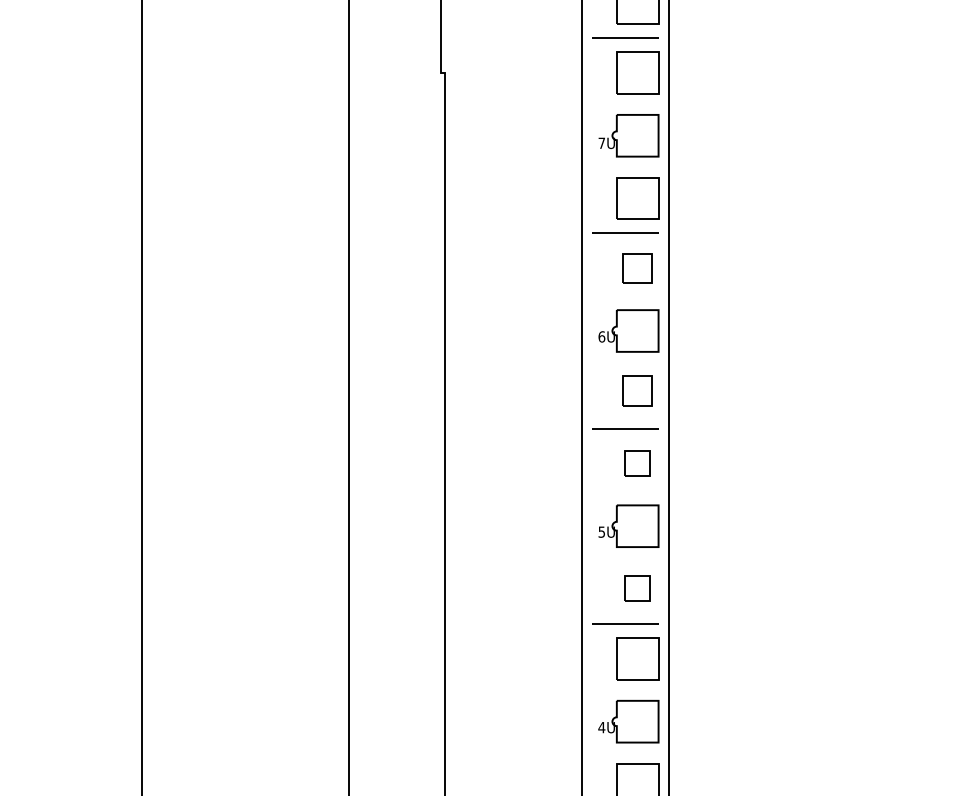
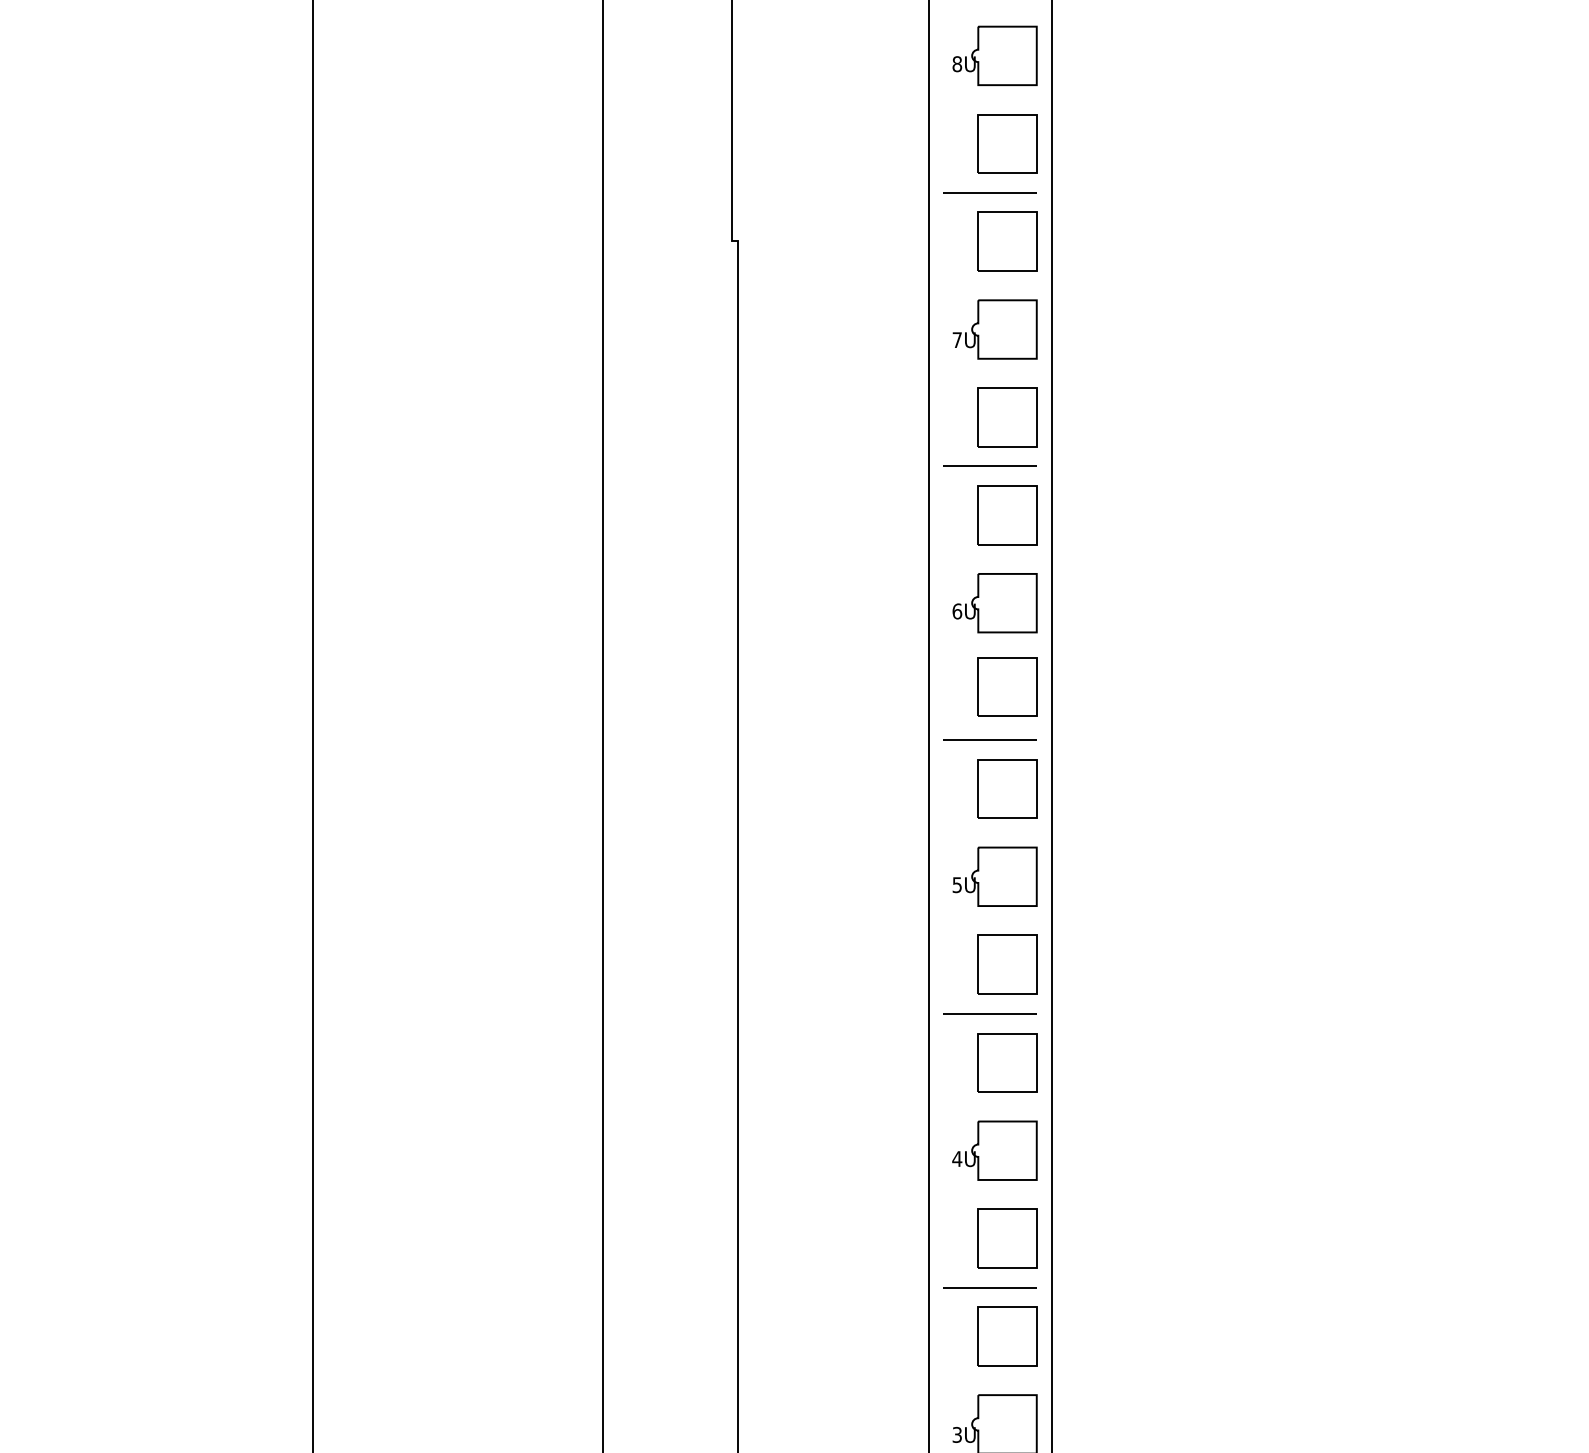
part: (637, 268) -> (1007, 515), size x1.43
part: (637, 390) -> (1007, 686), size x1.43
part: (637, 463) -> (1007, 788), size x1.67
part: (637, 588) -> (1007, 964), size x1.67

